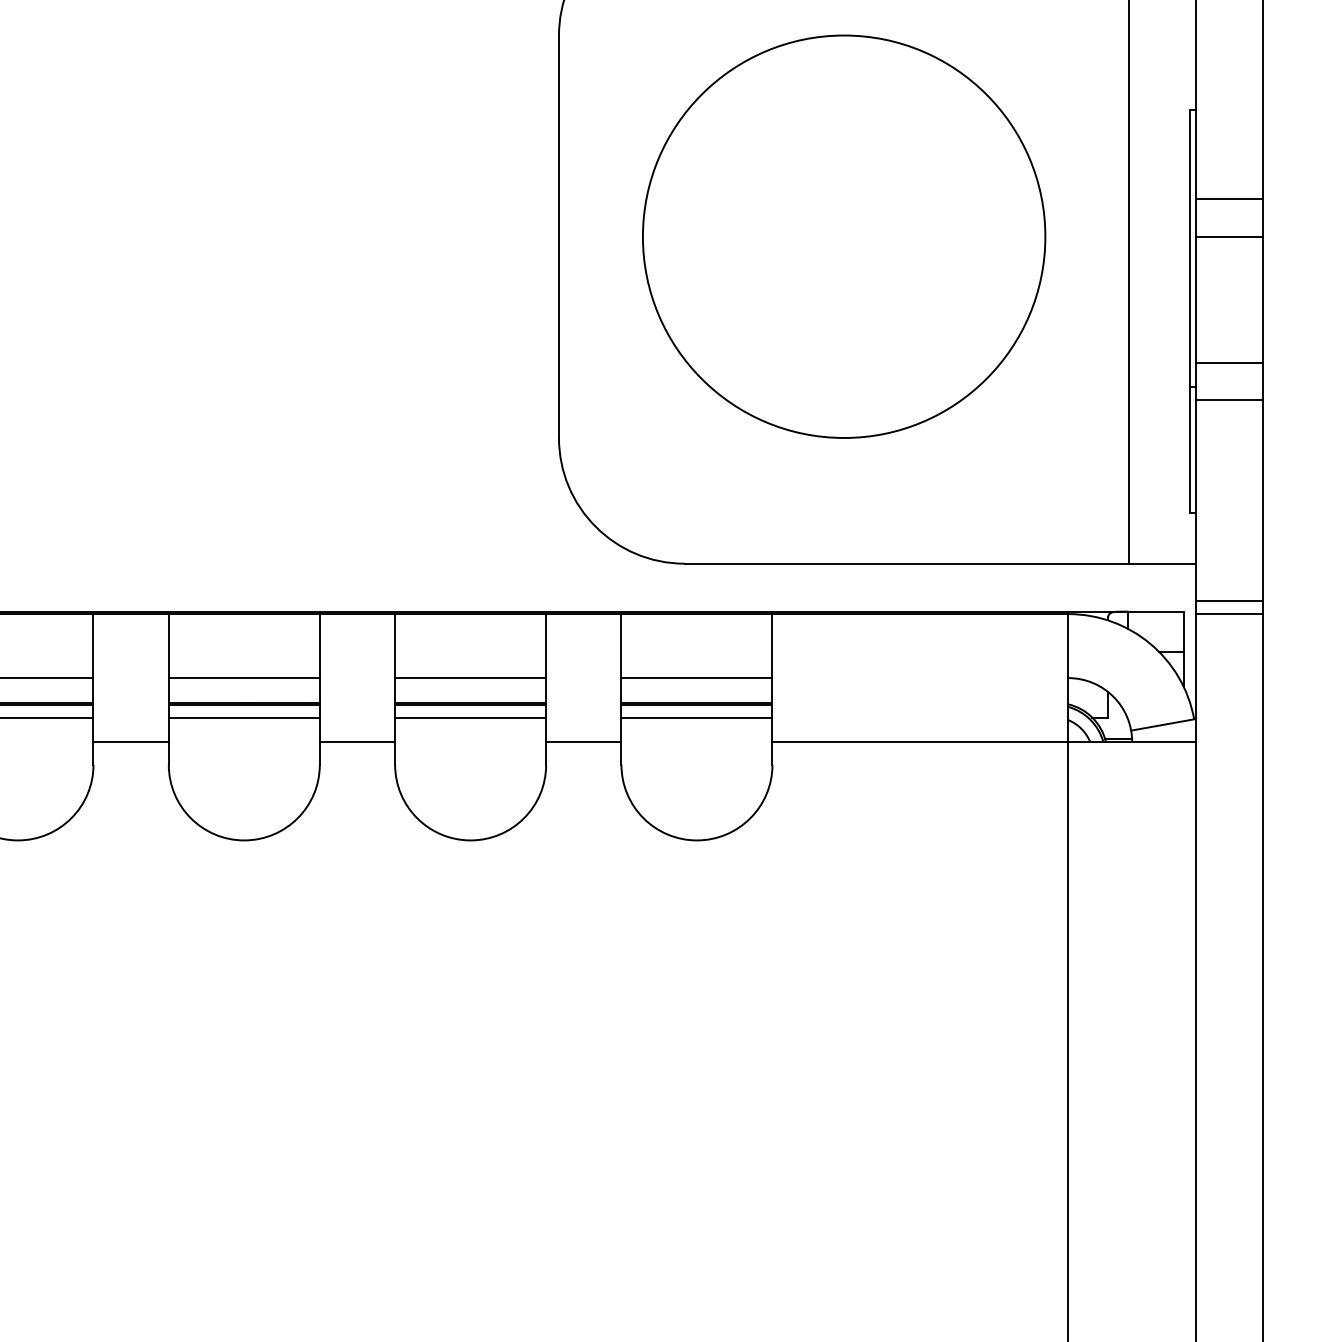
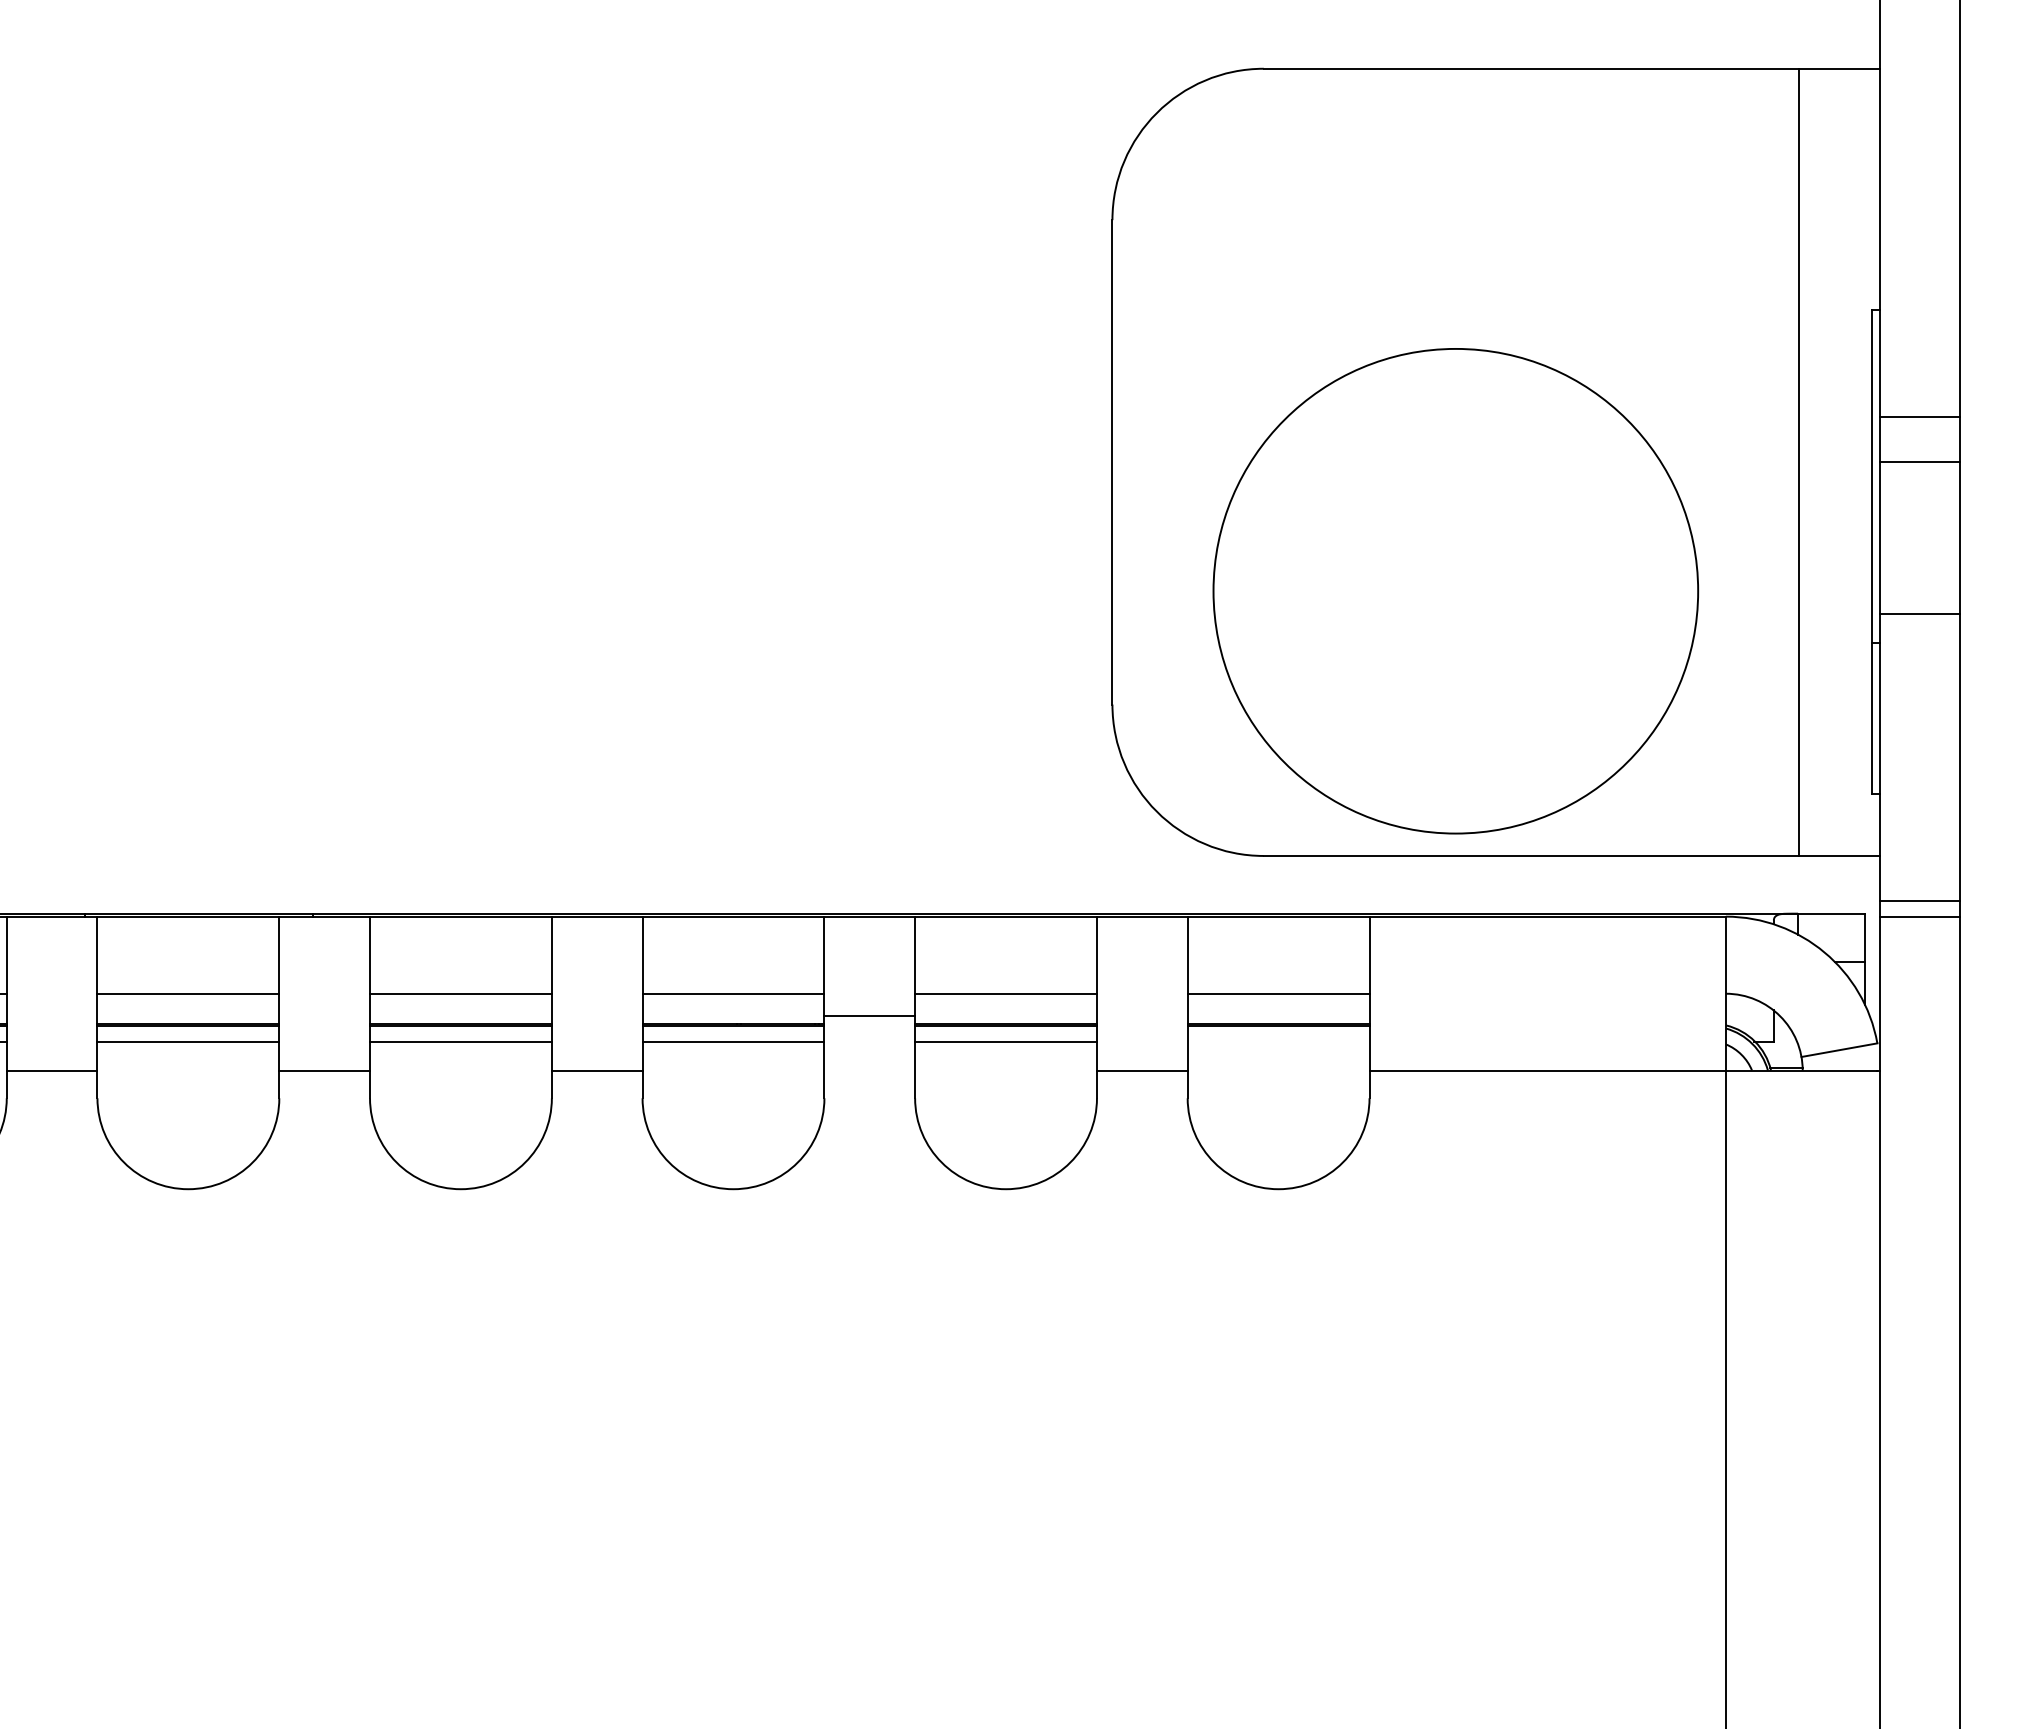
circle: (843, 236) -> (1455, 591), moved
line: (1229, 400) -> (1919, 659), removed
line: (696, 717) -> (1278, 1041), removed
line: (357, 741) -> (869, 1015), moved

